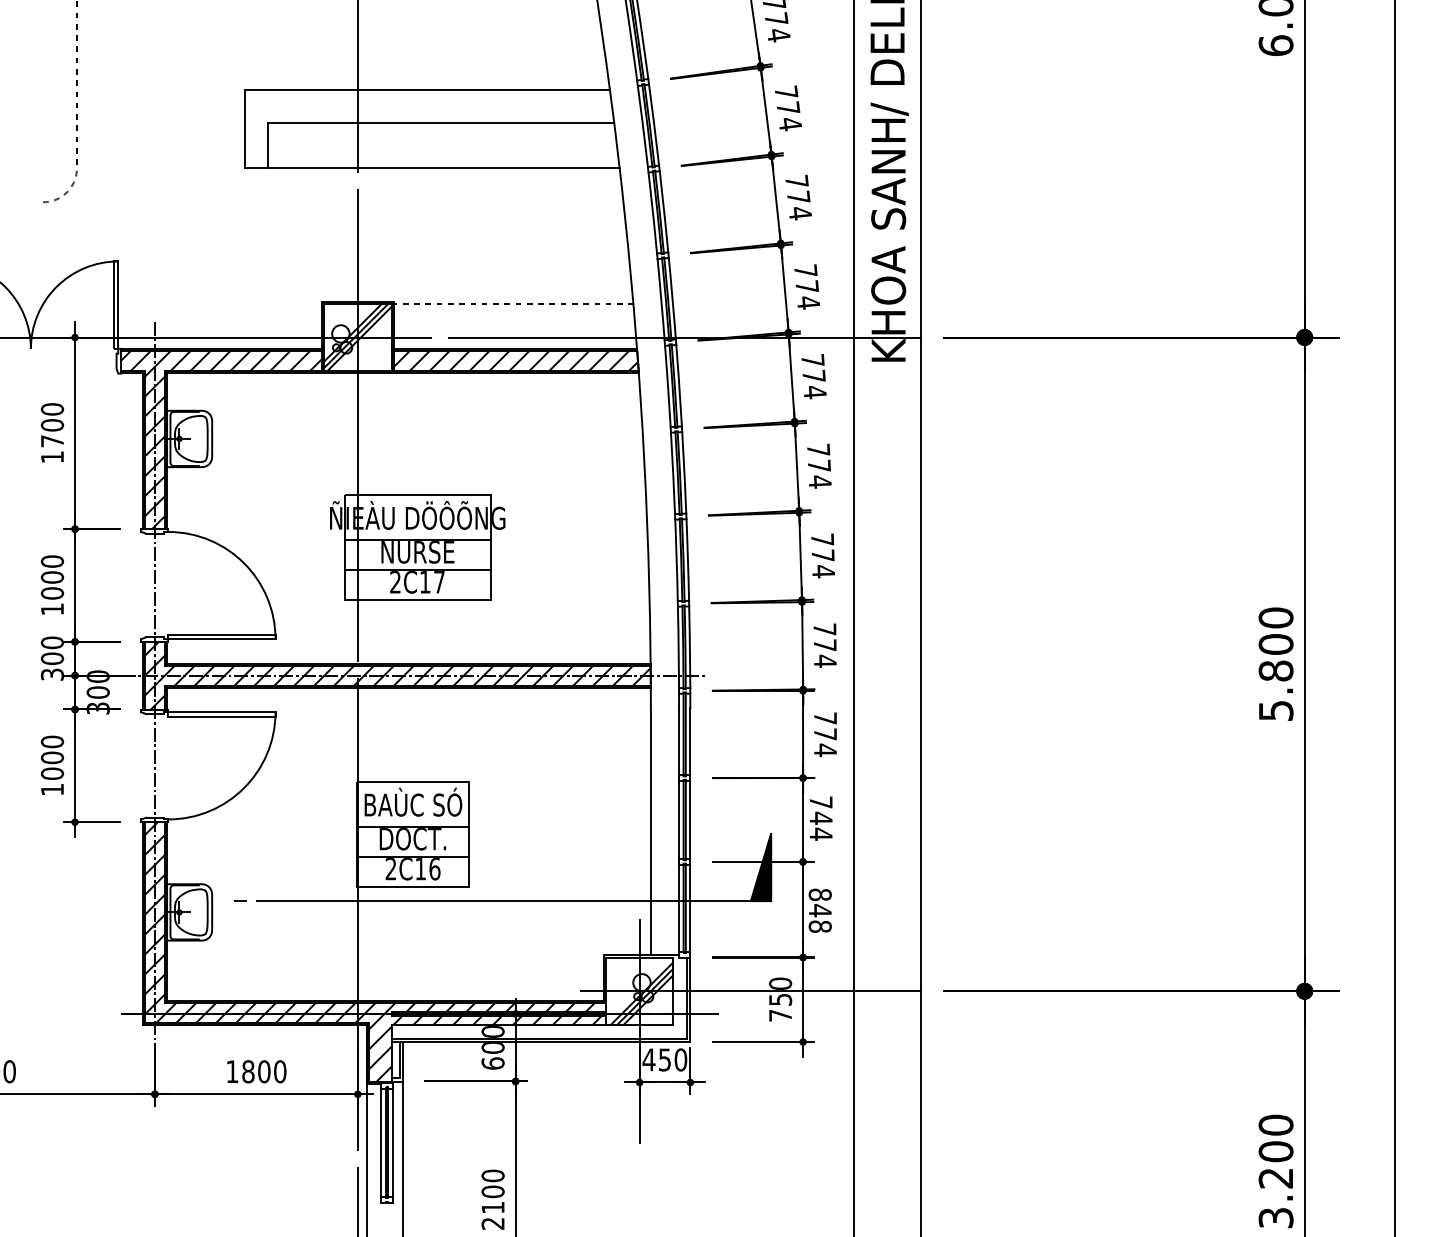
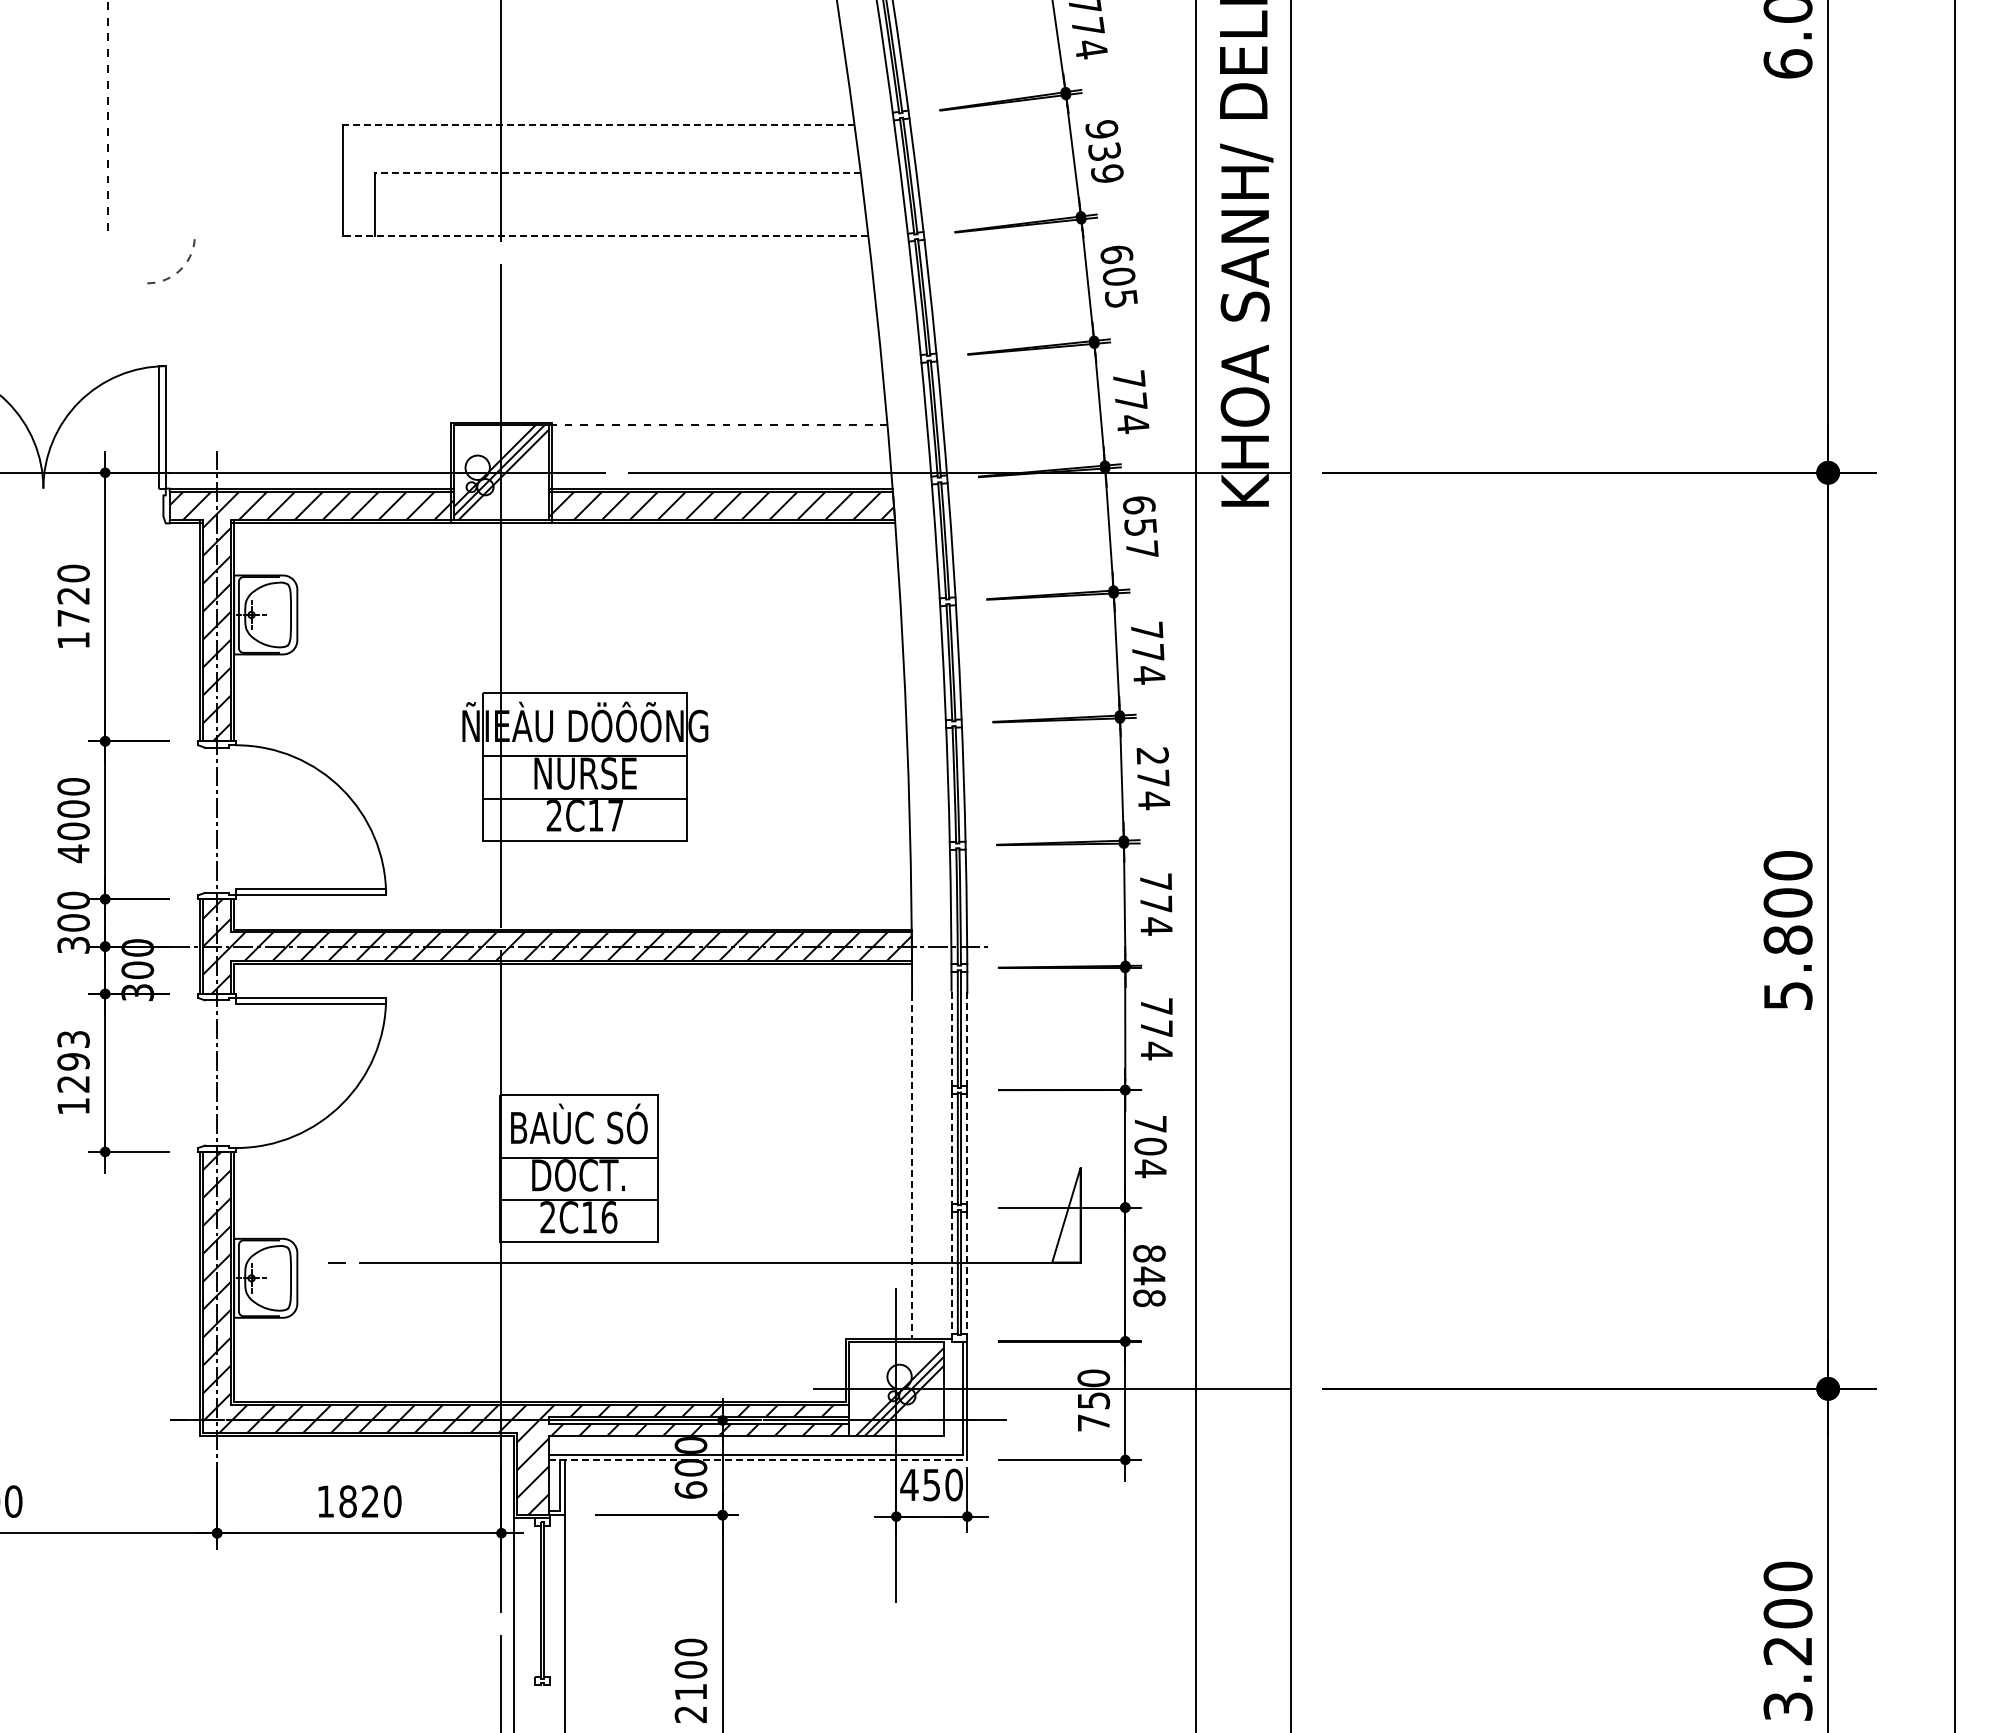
line: (427, 89) -> (599, 125), solid -> dashed
text: (788, 108) -> (1104, 151), 774 -> 939
line: (440, 123) -> (617, 172), solid -> dashed
line: (432, 168) -> (605, 235), solid -> dashed
arc: (65, 192) -> (179, 269), moved
text: (798, 197) -> (1118, 276), 774 -> 605
text: (813, 376) -> (1140, 527), 774 -> 657
text: (52, 425) -> (73, 595), 1700 -> 1720
text: (822, 539) -> (1152, 755), 774 -> 274
text: (52, 609) -> (73, 853), 1000 -> 4000
text: (52, 757) -> (73, 1061), 1000 -> 1293
text: (821, 818) -> (1150, 1146), 744 -> 704
line: (679, 829) -> (951, 1162), solid -> dashed
line: (690, 829) -> (967, 1162), solid -> dashed
line: (651, 832) -> (912, 1166), solid -> dashed
fill: (761, 866) -> (1066, 1214), removed
line: (541, 1041) -> (758, 1459), solid -> dashed
text: (264, 1071) -> (370, 1501), 1800 -> 1820
line: (381, 1143) -> (534, 1601), removed
line: (392, 1143) -> (550, 1601), removed

